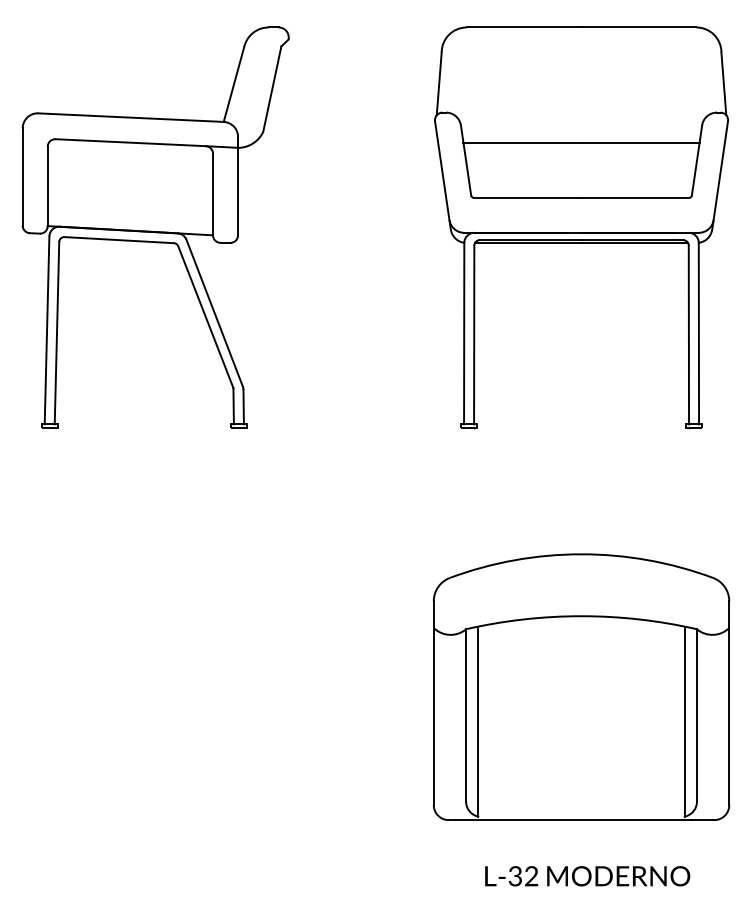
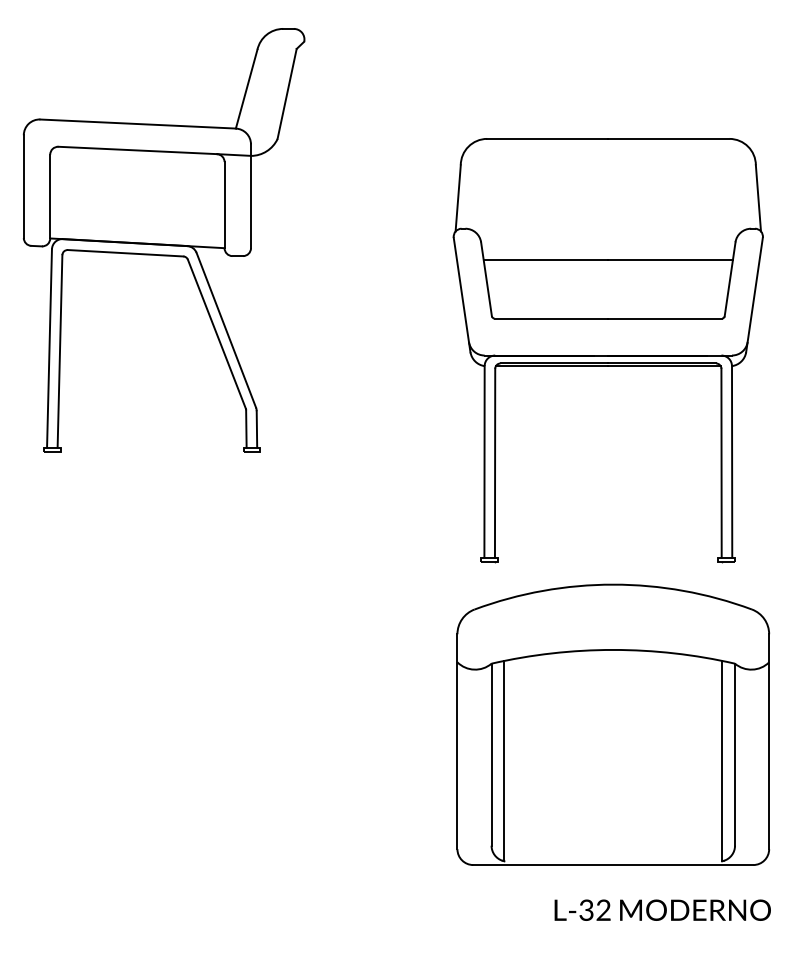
part: (580, 228) -> (607, 350), moved
text: (587, 875) -> (662, 909), moved

